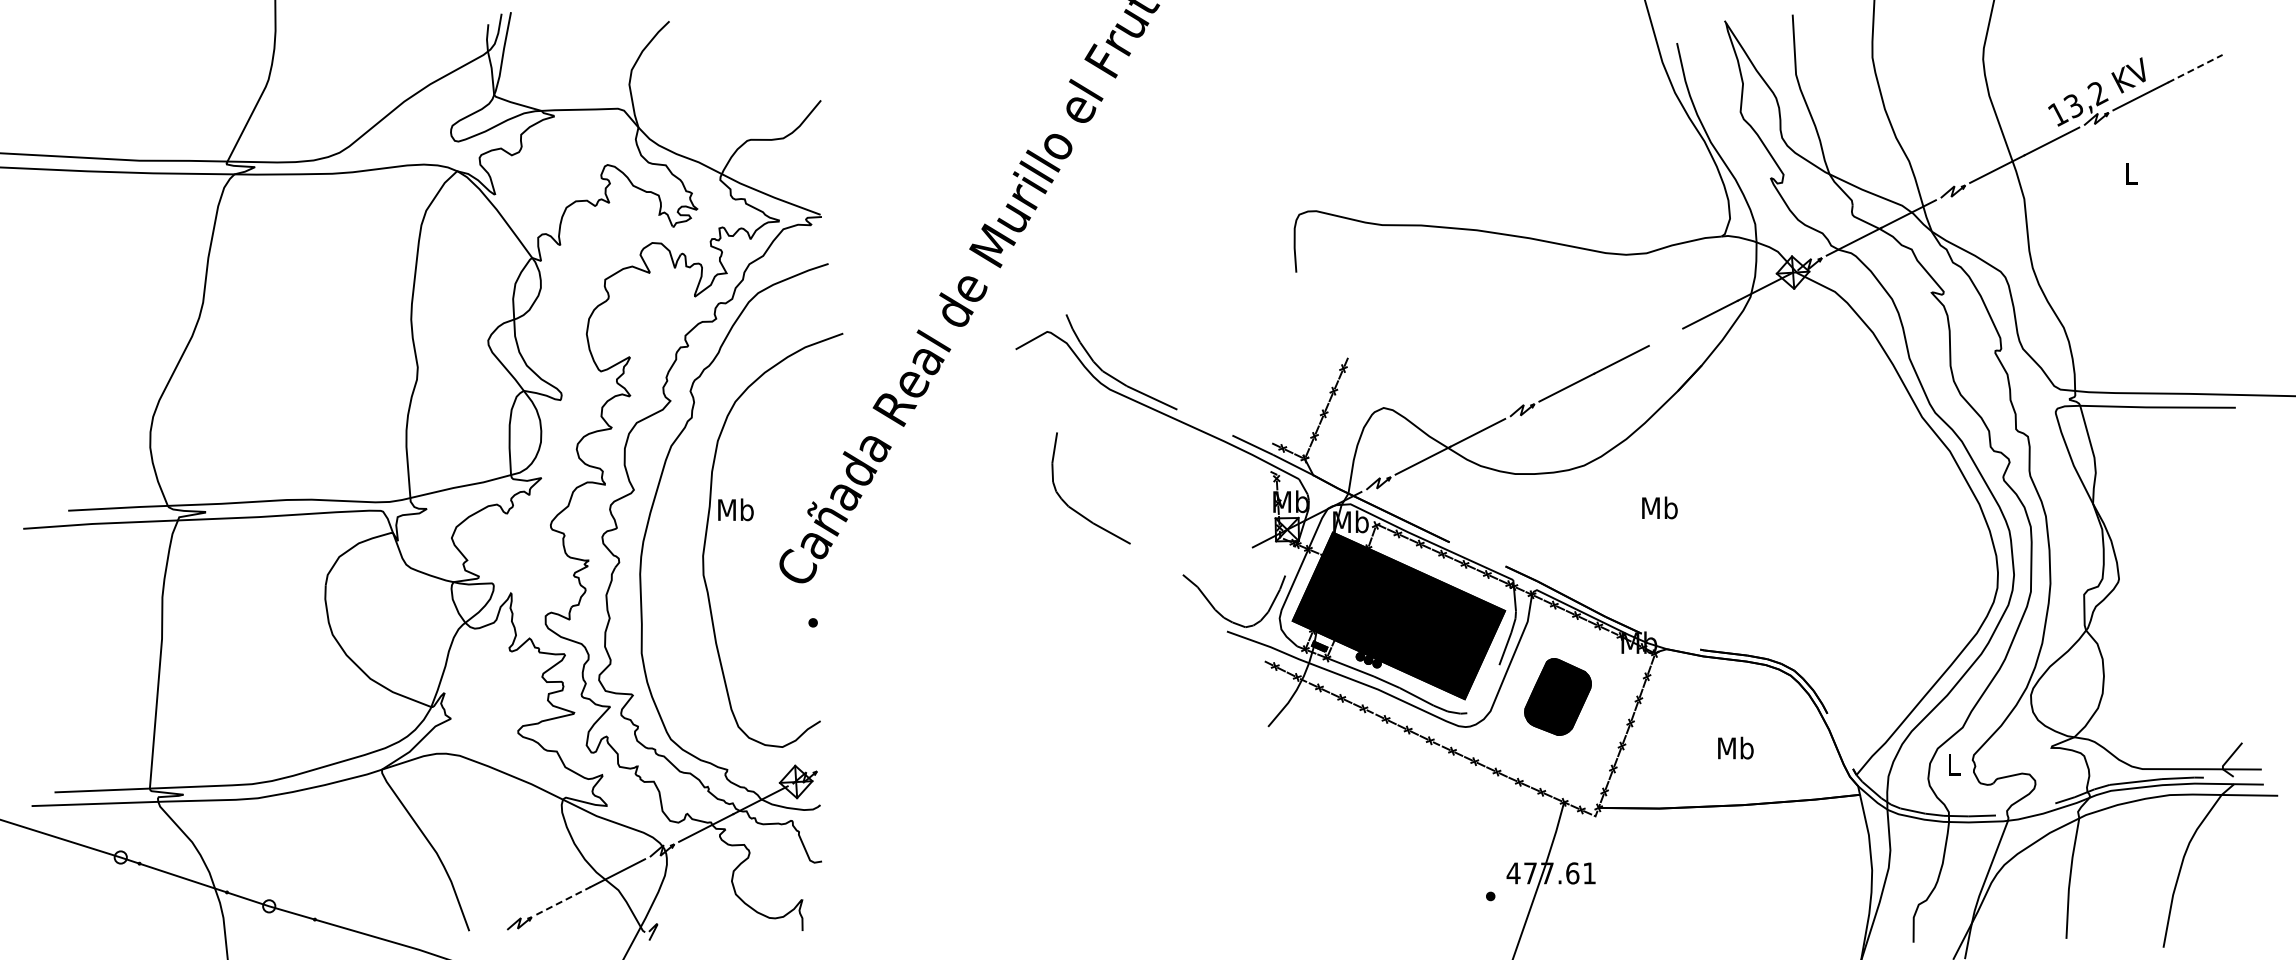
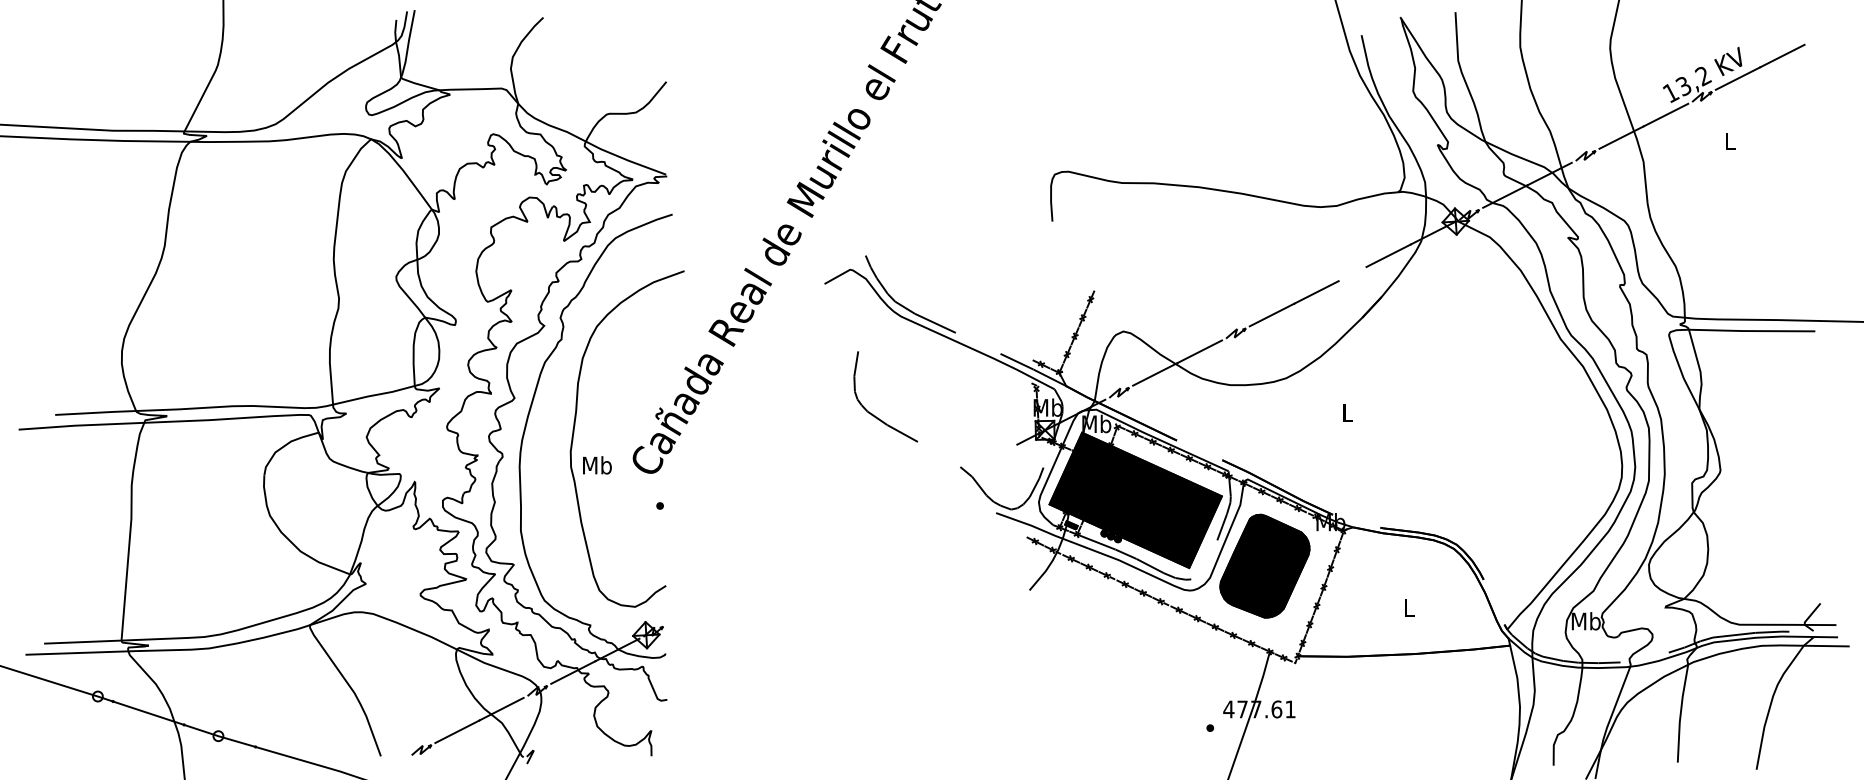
line: (2195, 68) -> (1782, 55), dashed -> solid
text: (1659, 507) -> (1347, 412), Mb -> L
text: (735, 509) -> (597, 465), moved
part: (1557, 696) -> (1264, 565), size x1.67
text: (1735, 747) -> (1409, 607), Mb -> L
text: (1953, 764) -> (1586, 621), L -> Mb
line: (563, 900) -> (457, 731), dashed -> solid

